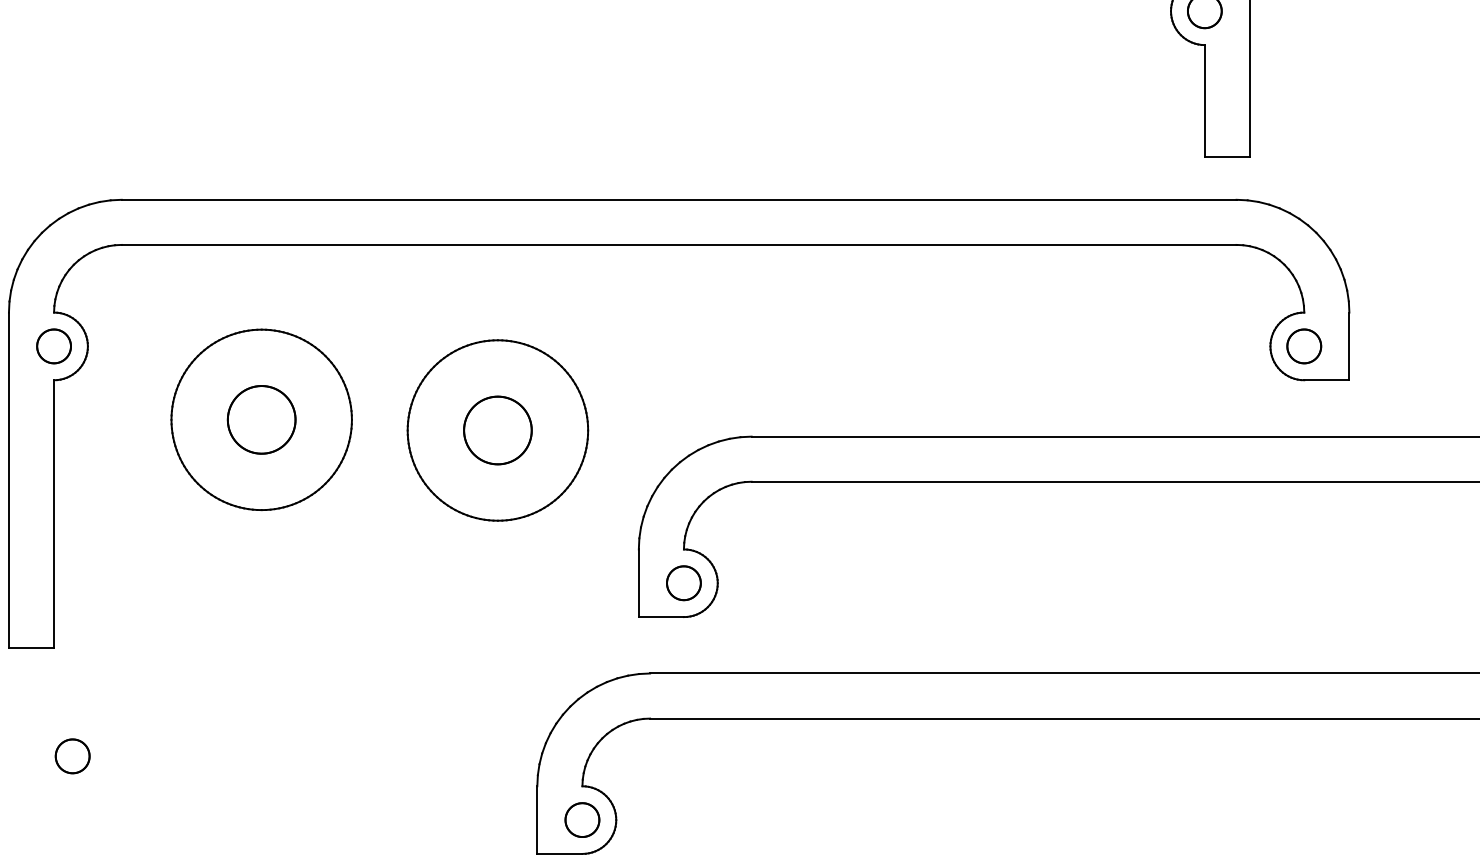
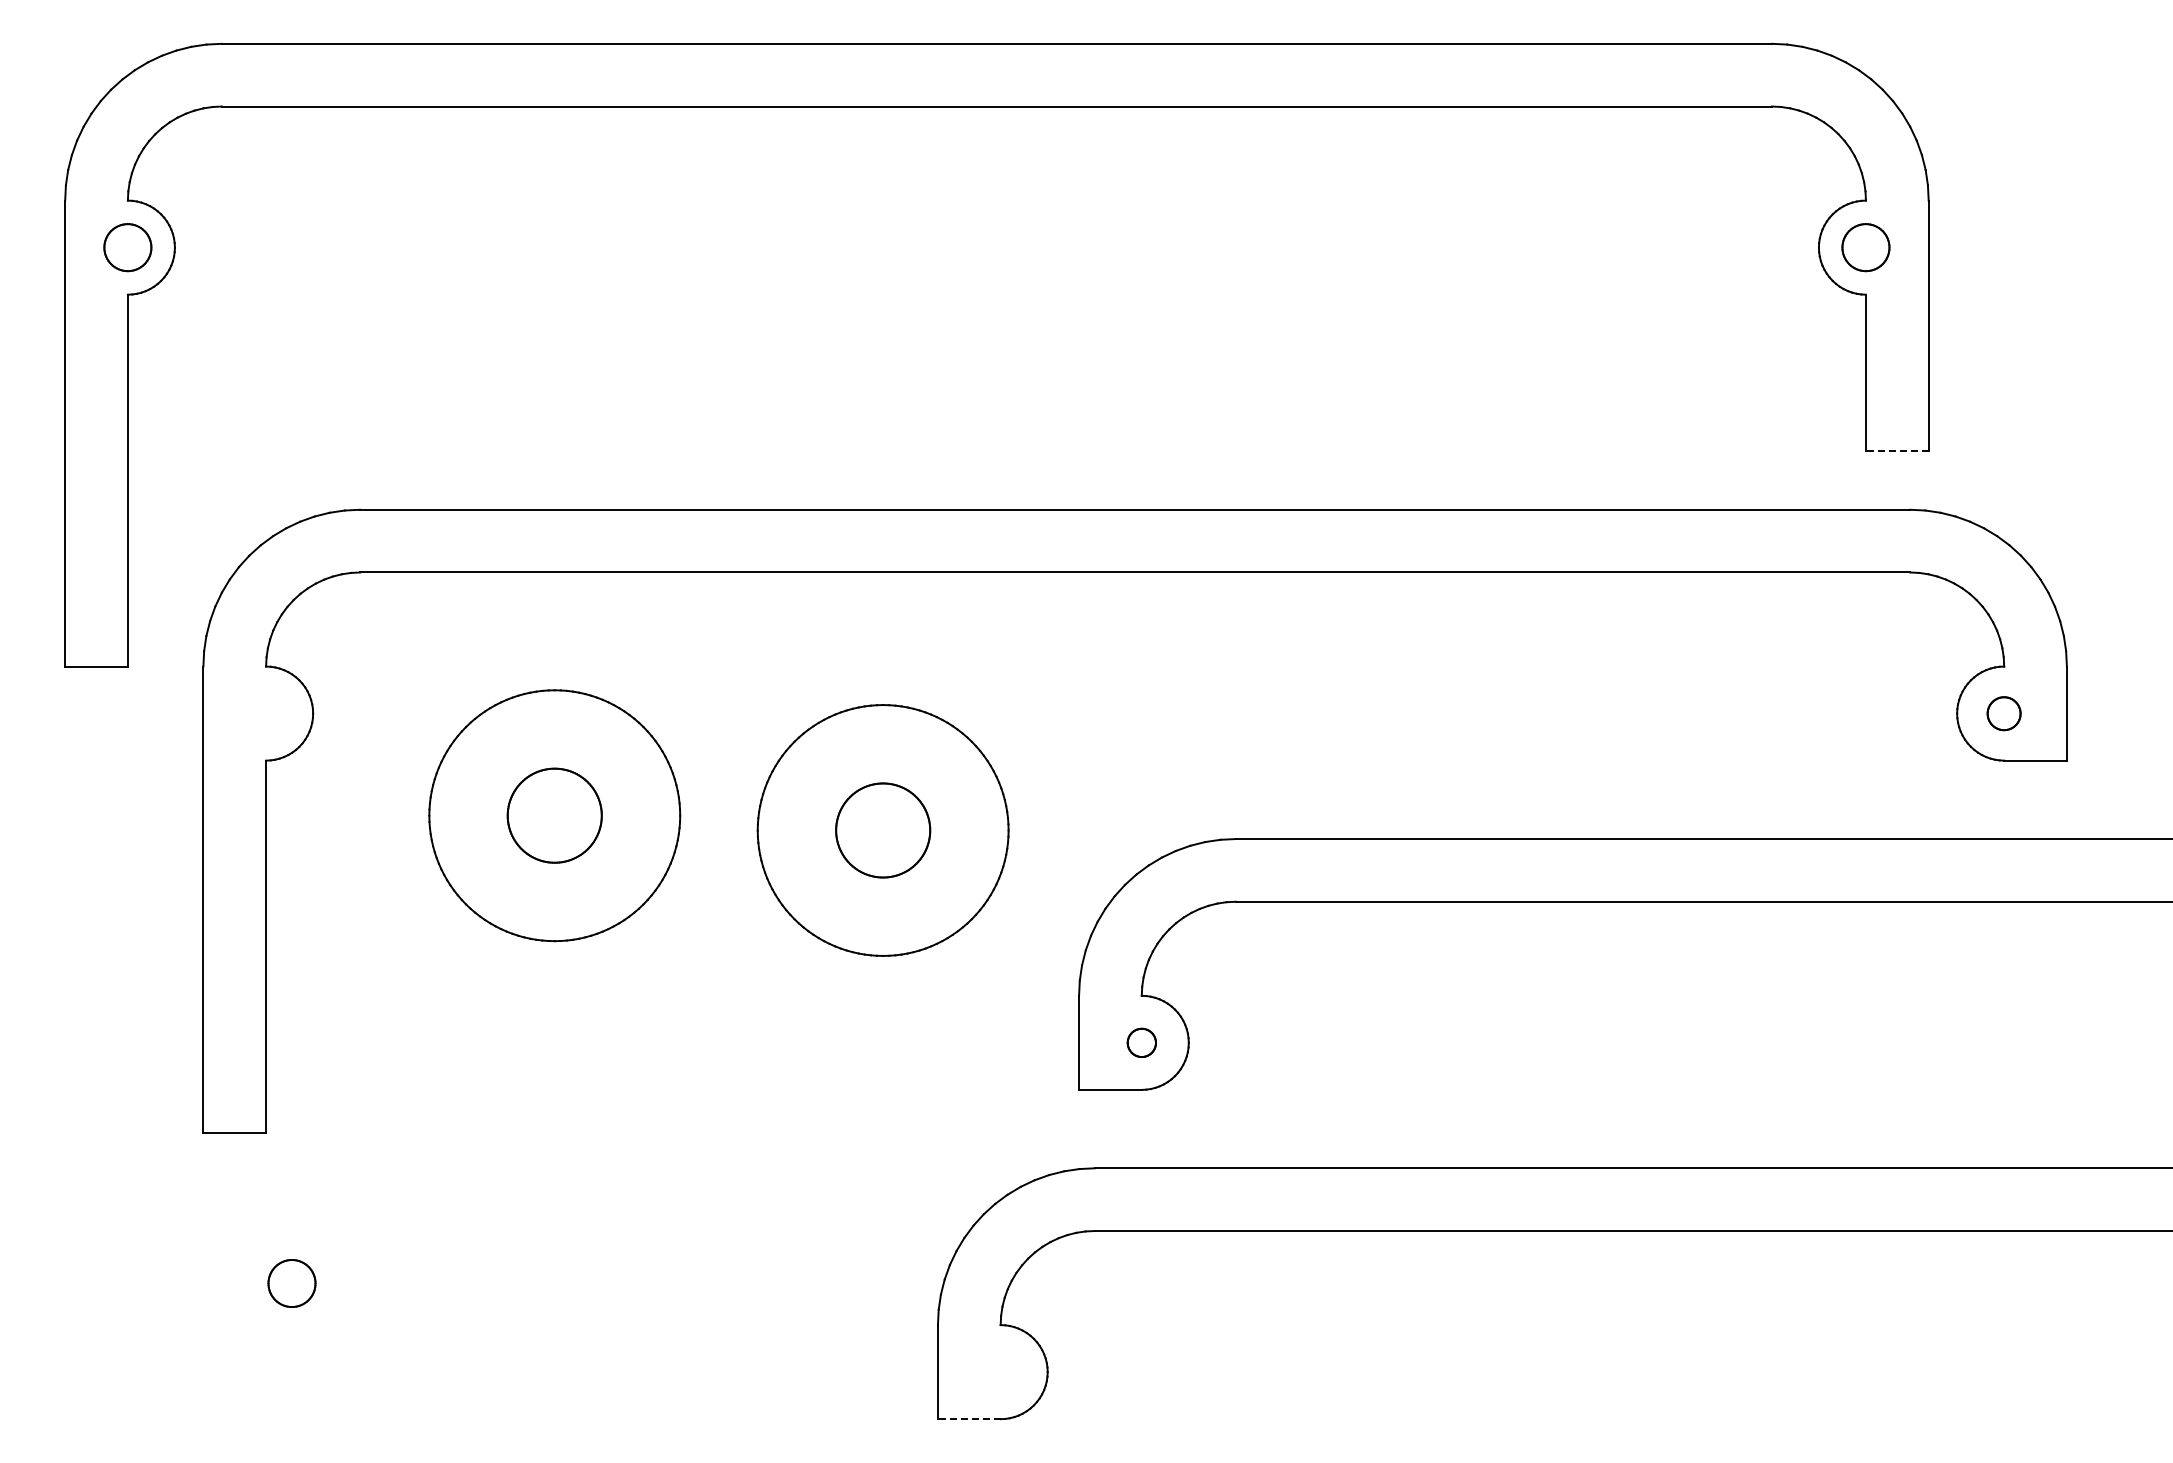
line: (1226, 157) -> (1896, 450), solid -> dashed
part: (53, 346) -> (265, 713), removed
part: (1303, 346) -> (2003, 713), size x0.7
part: (683, 583) -> (1141, 1042), size x0.6
part: (582, 819) -> (1000, 1371), removed
line: (559, 854) -> (968, 1419), solid -> dashed

